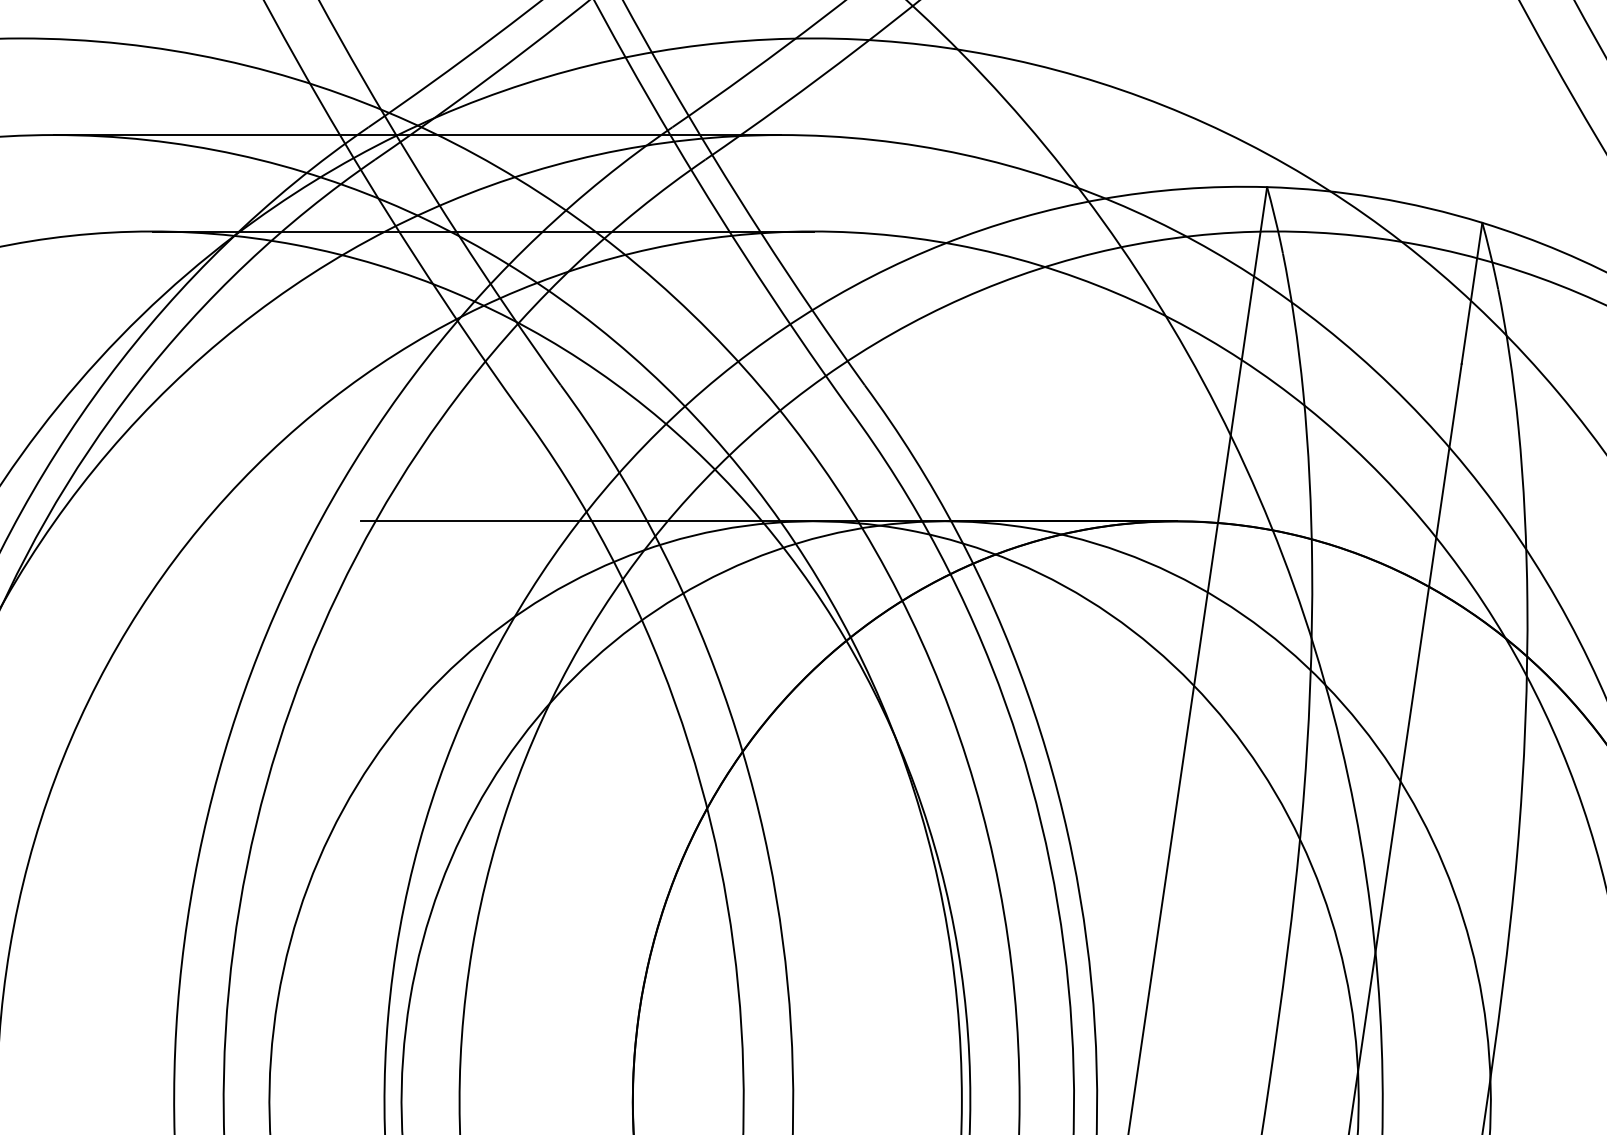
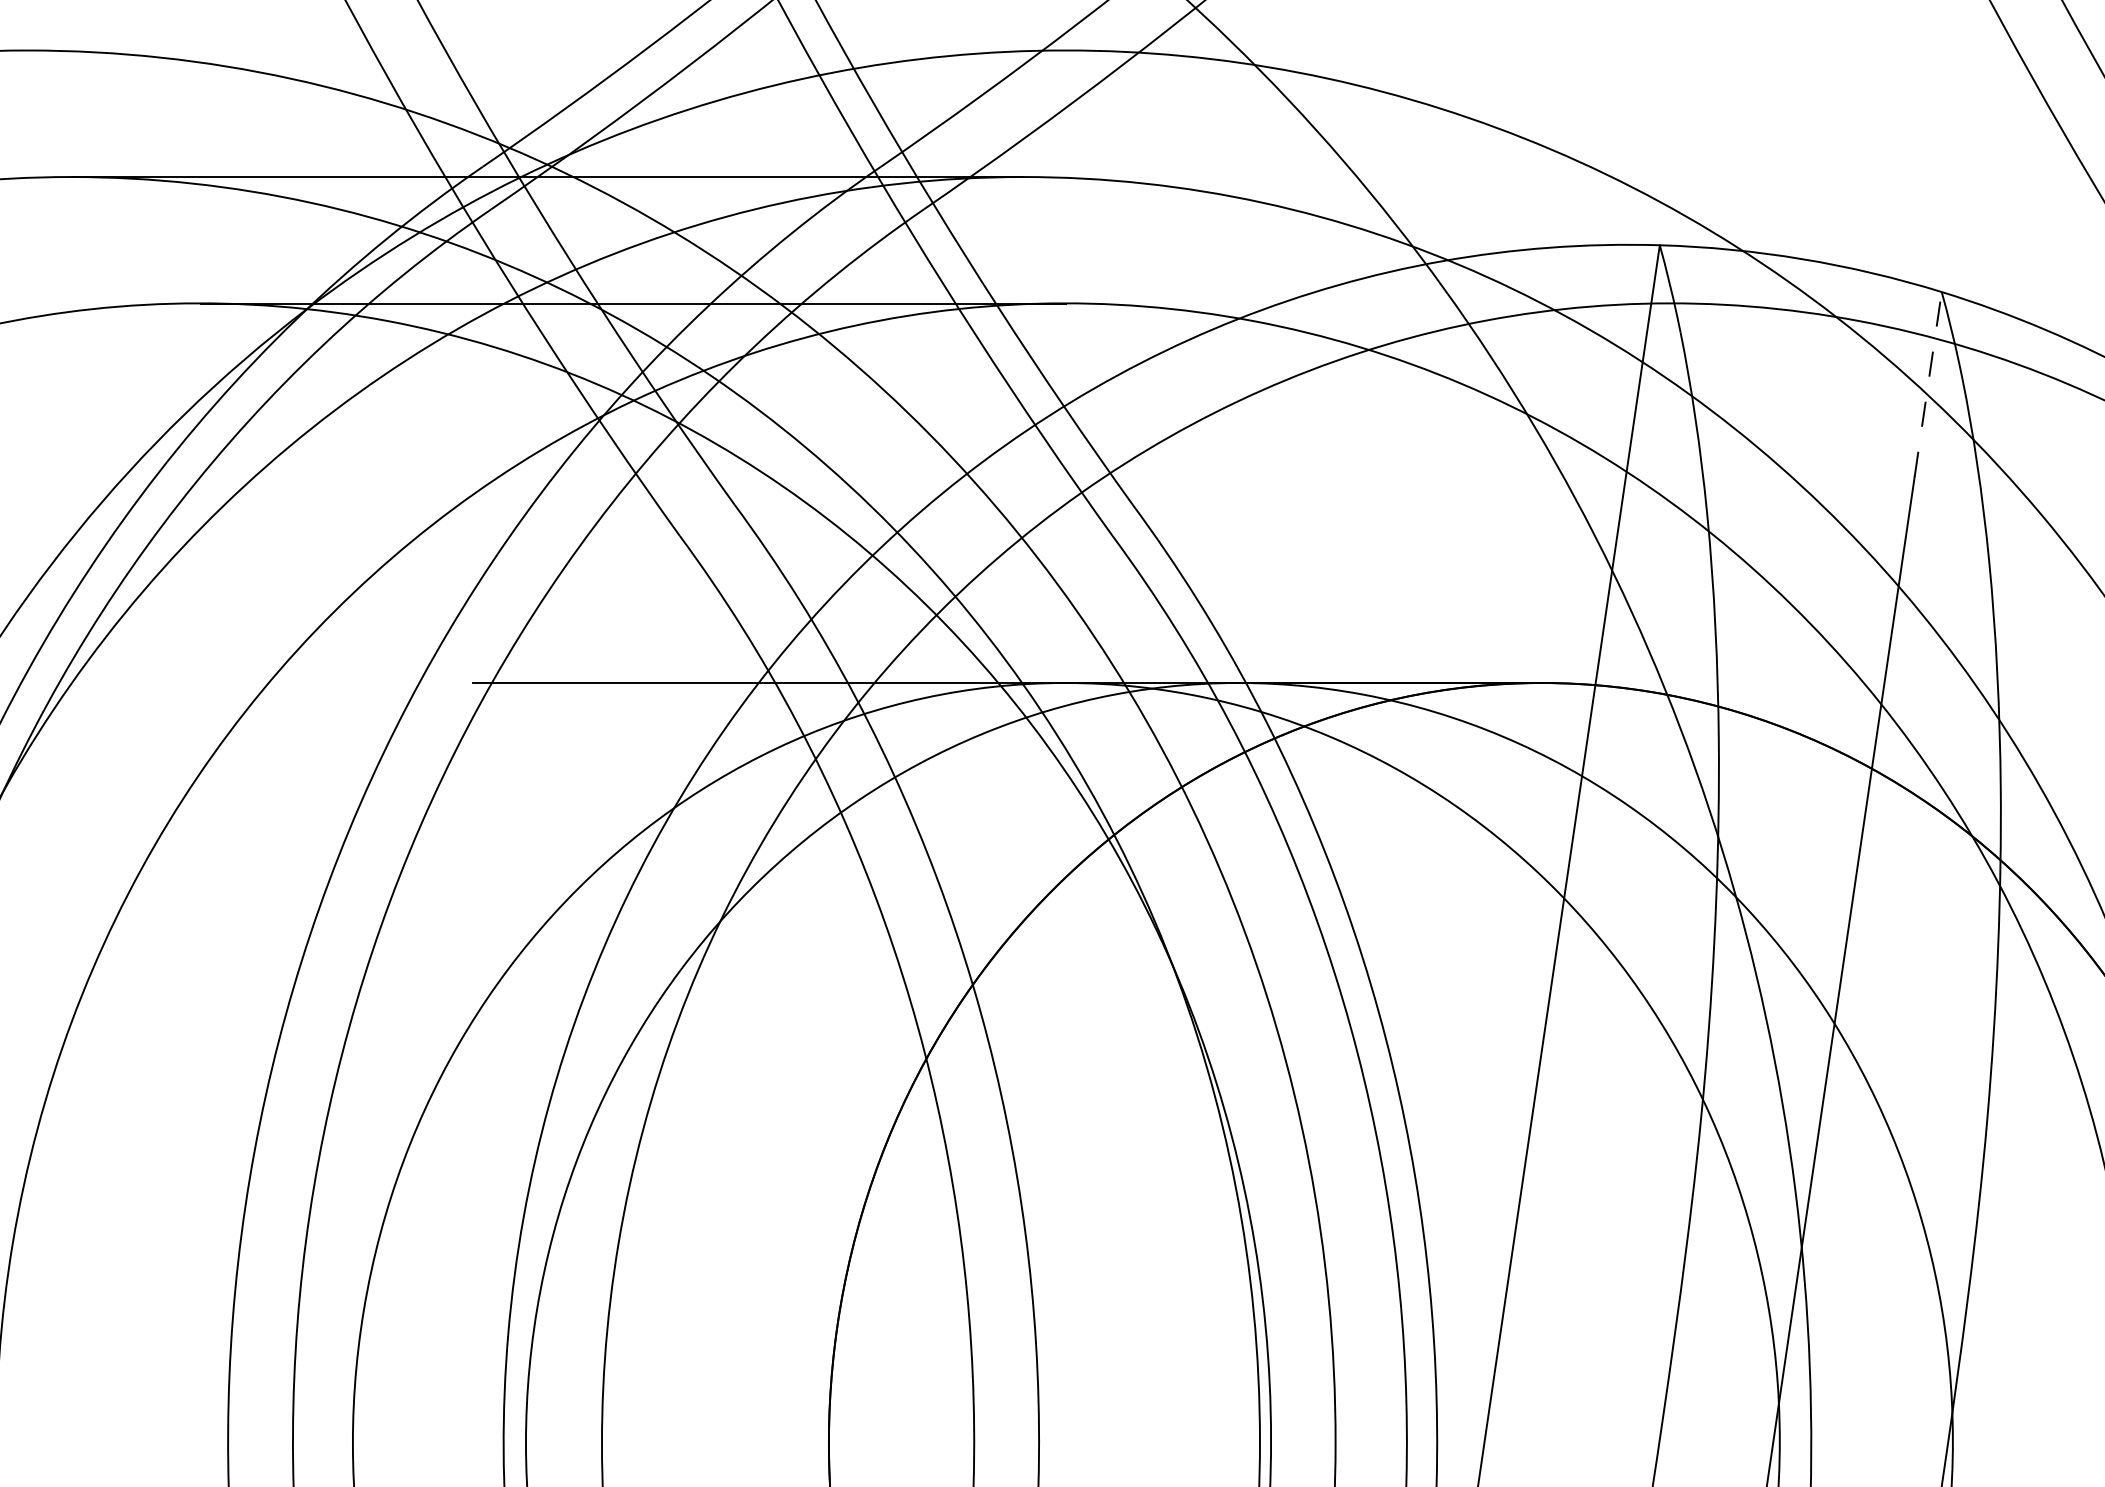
line: (1472, 292) -> (1928, 383), solid -> dashed

